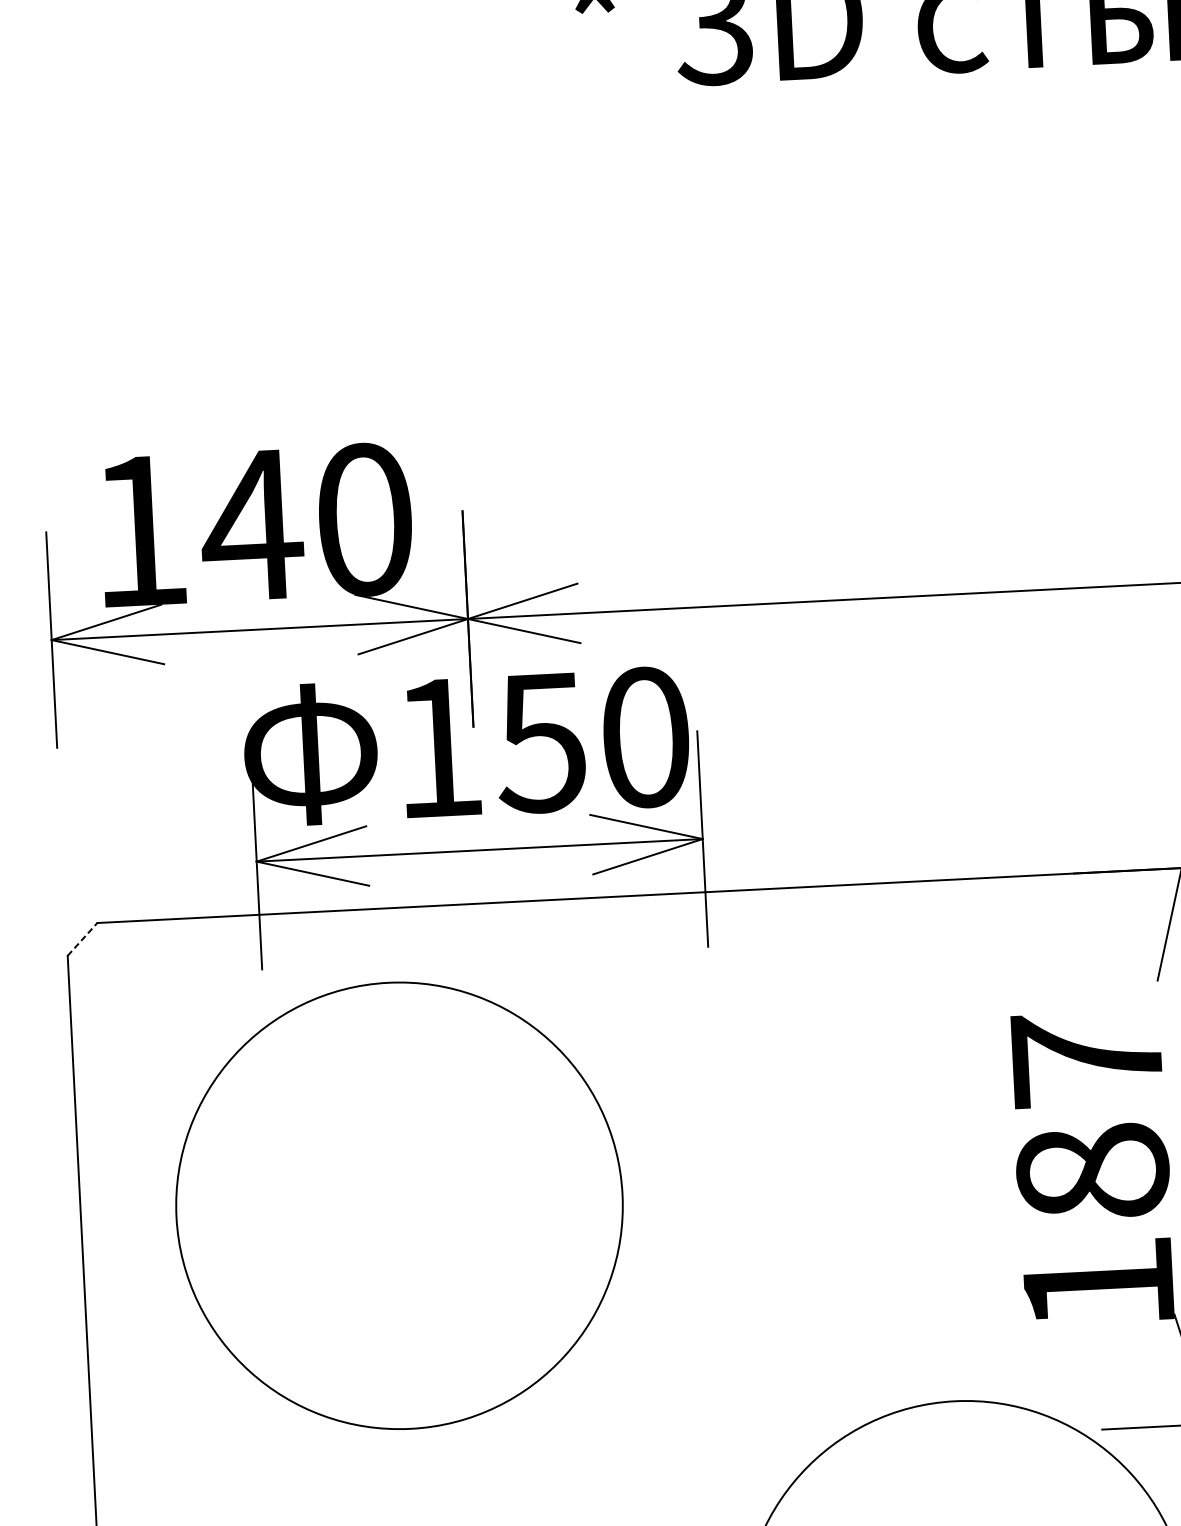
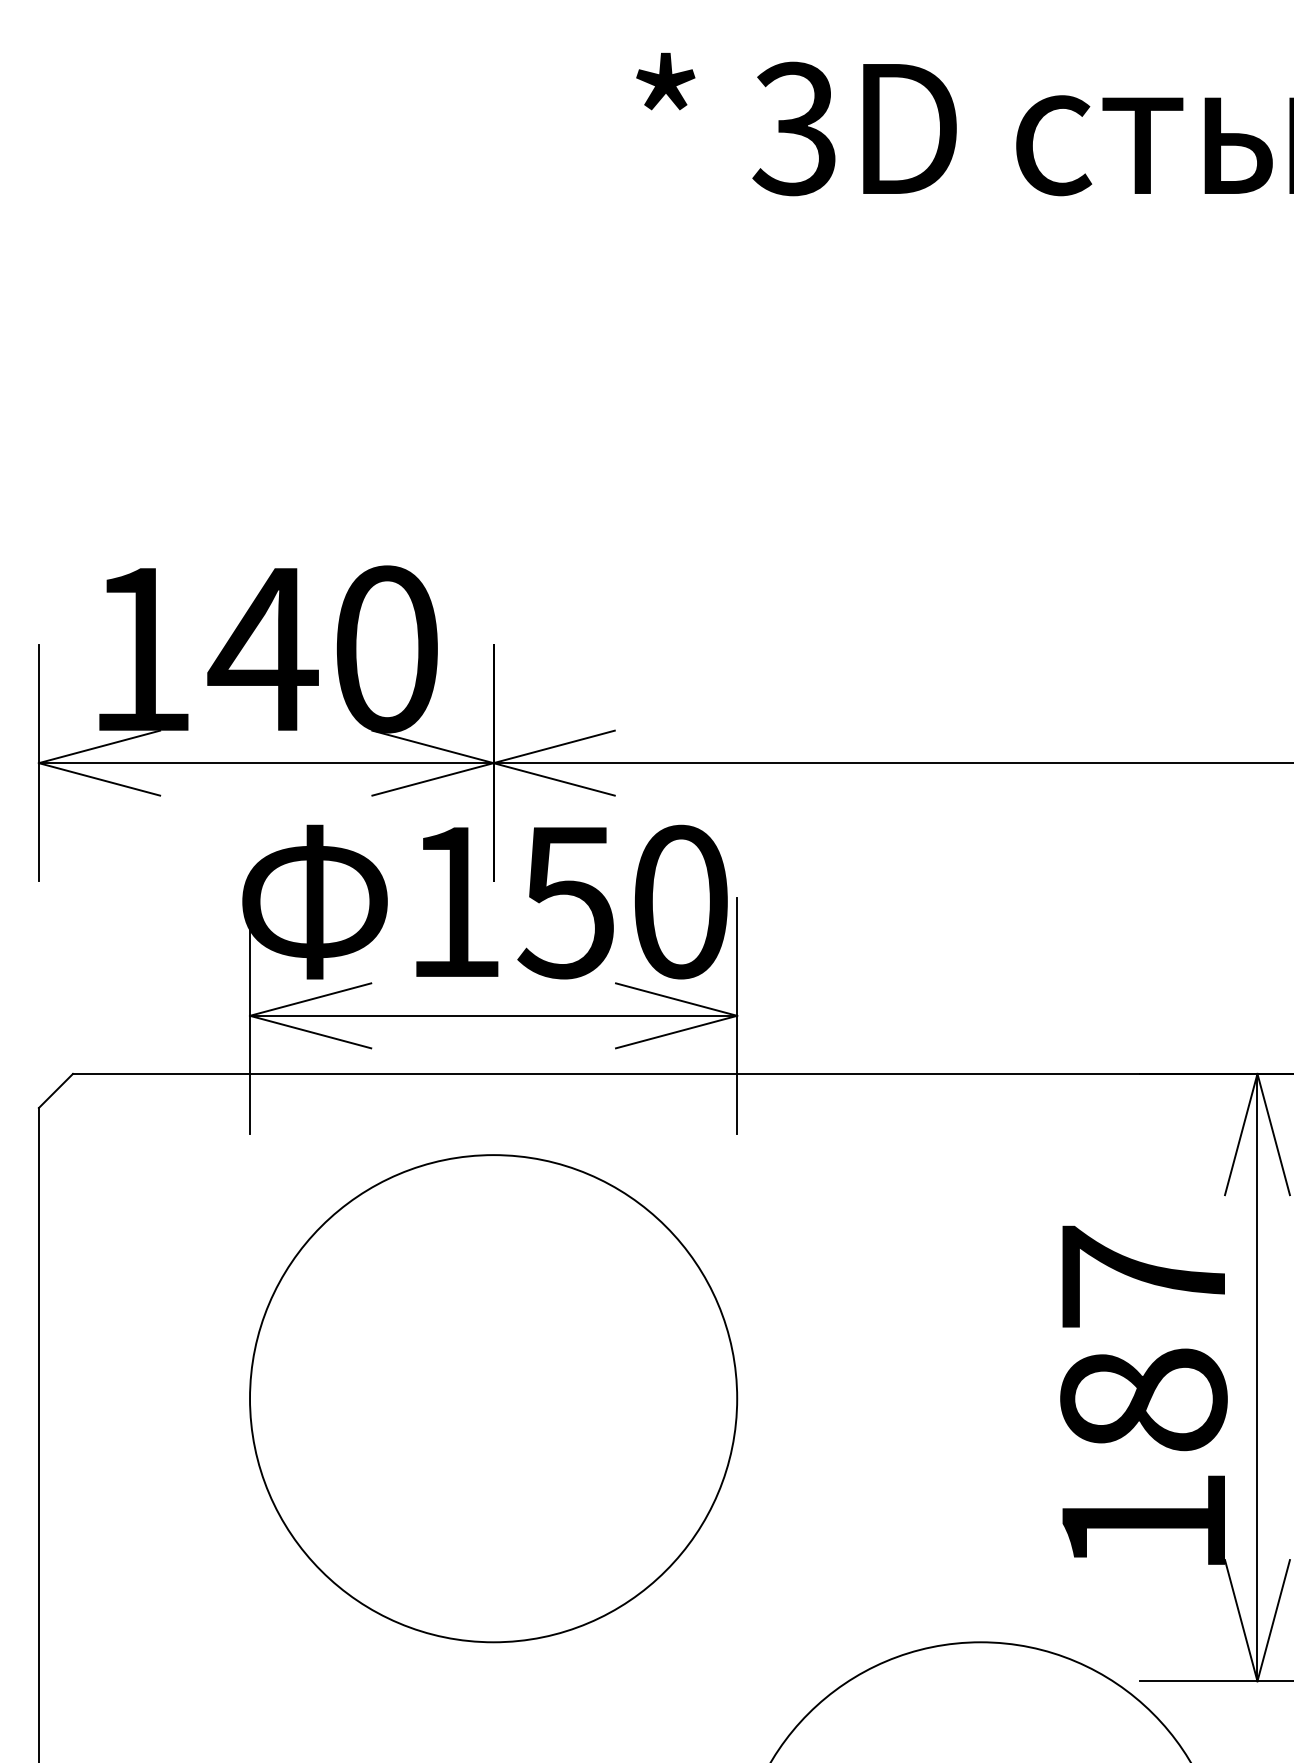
line: (83, 938) -> (56, 1090), dashed -> solid
circle: (399, 1205) -> (493, 1398), moved

